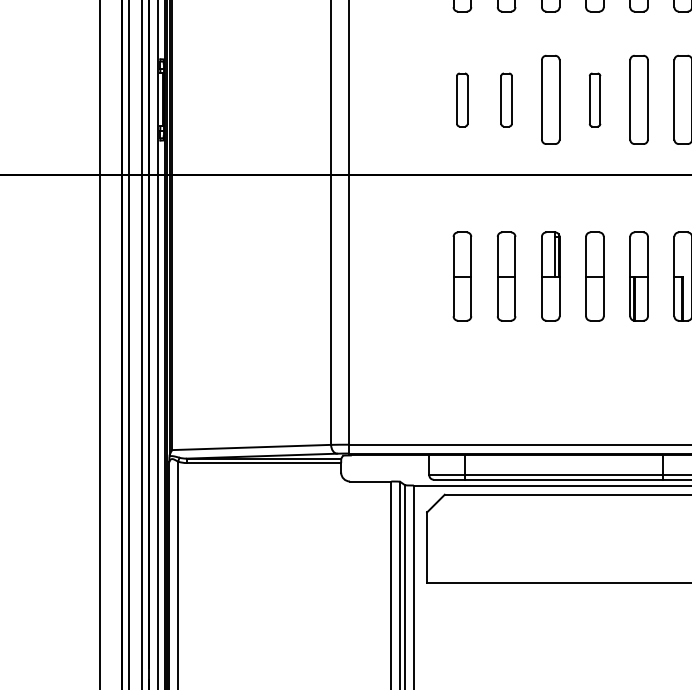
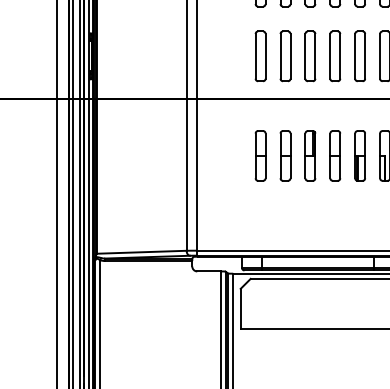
part: (462, 100) -> (260, 56), size x1.67
part: (506, 100) -> (285, 56), size x1.67
part: (595, 100) -> (335, 56), size x1.67

